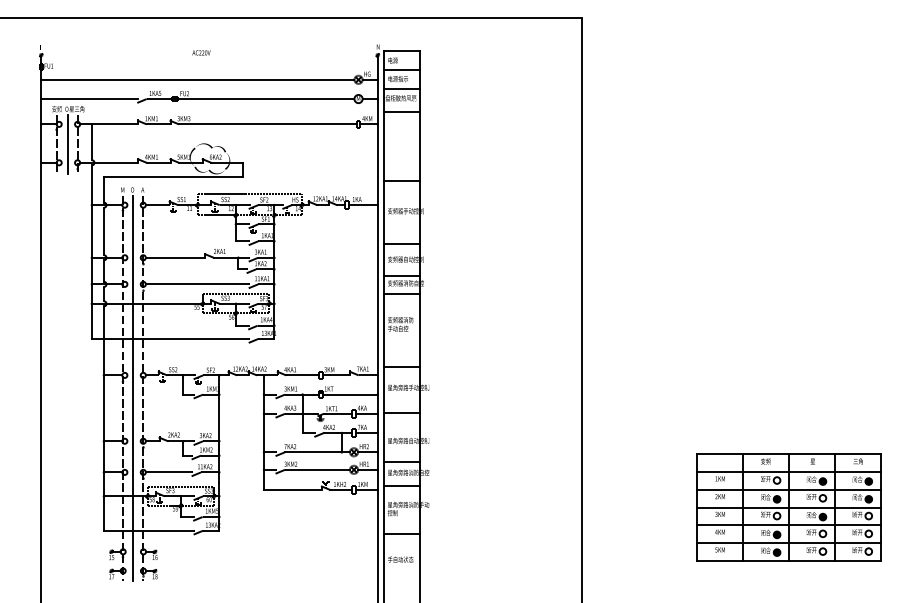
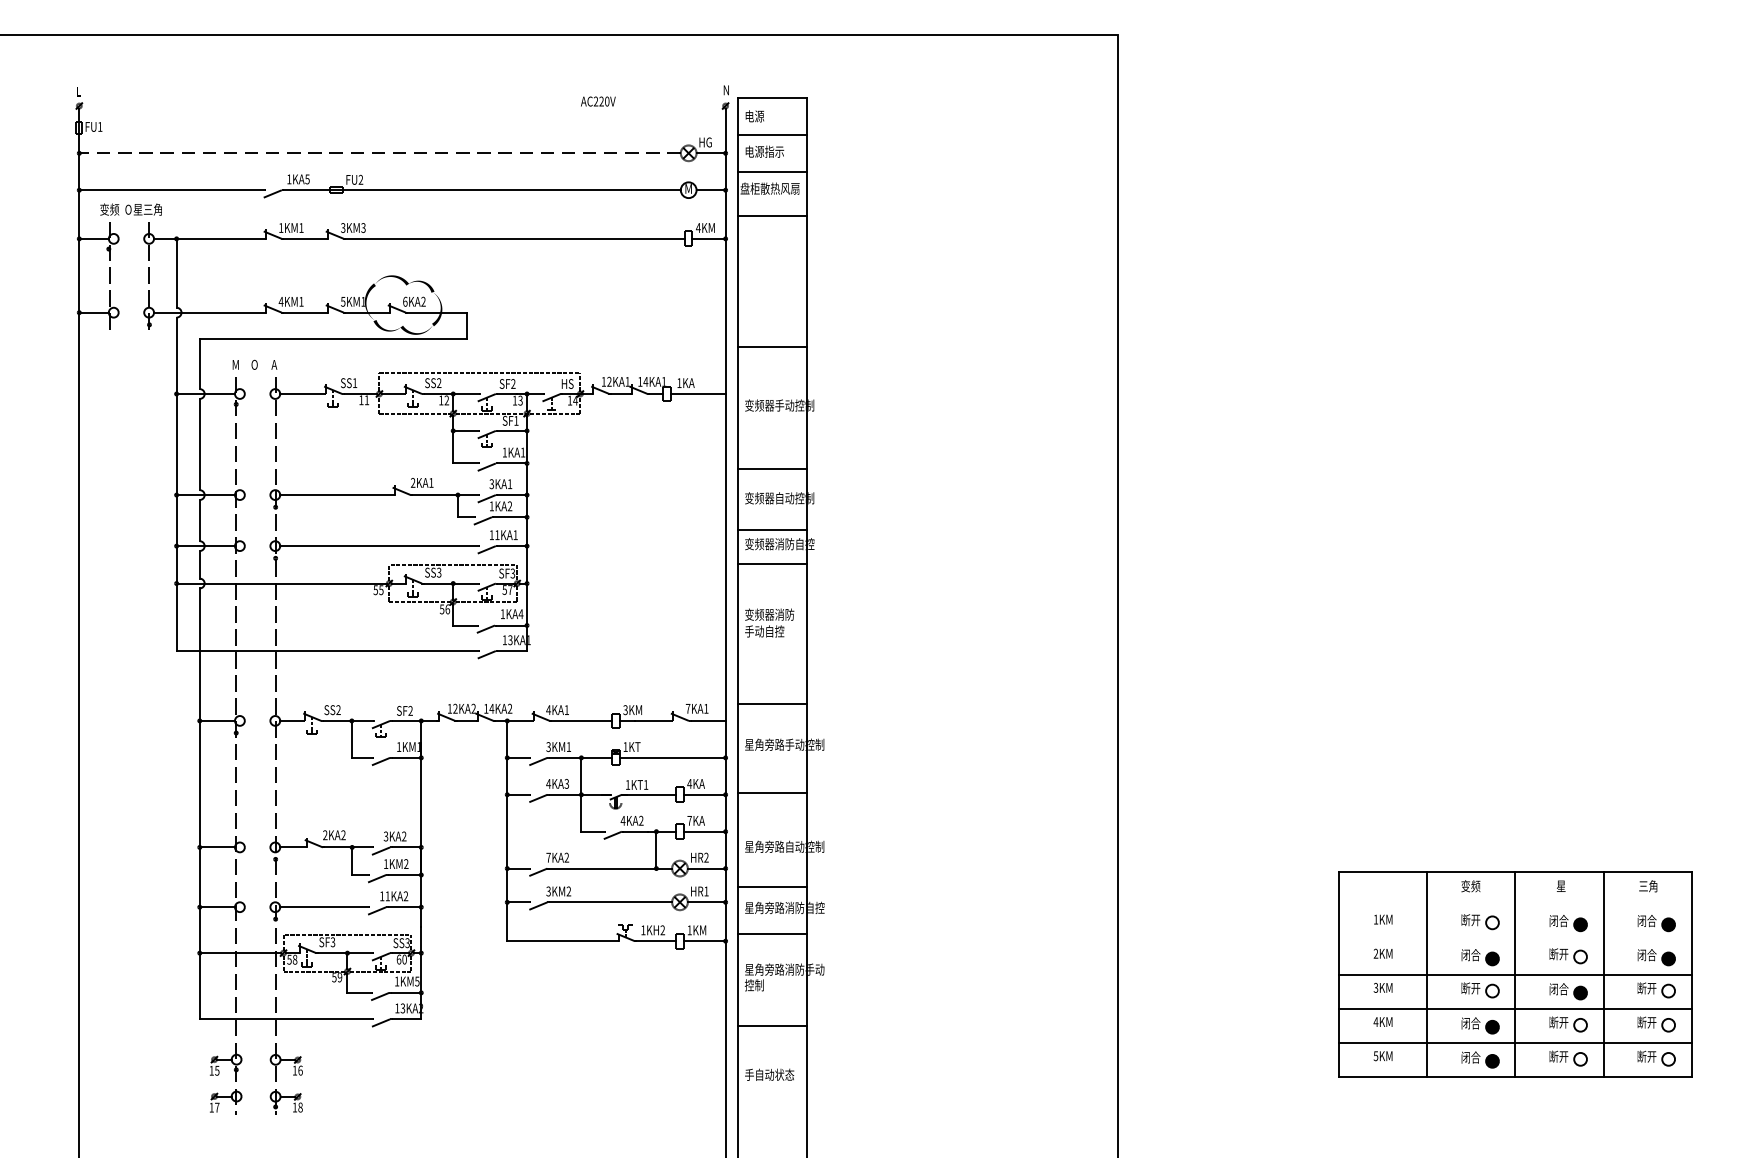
text: (201, 52) -> (598, 100), moved
line: (197, 79) -> (379, 152), solid -> dashed
line: (67, 144) -> (129, 277), removed
line: (133, 388) -> (256, 746), removed
line: (788, 472) -> (1514, 907), removed
line: (788, 489) -> (1514, 940), removed

